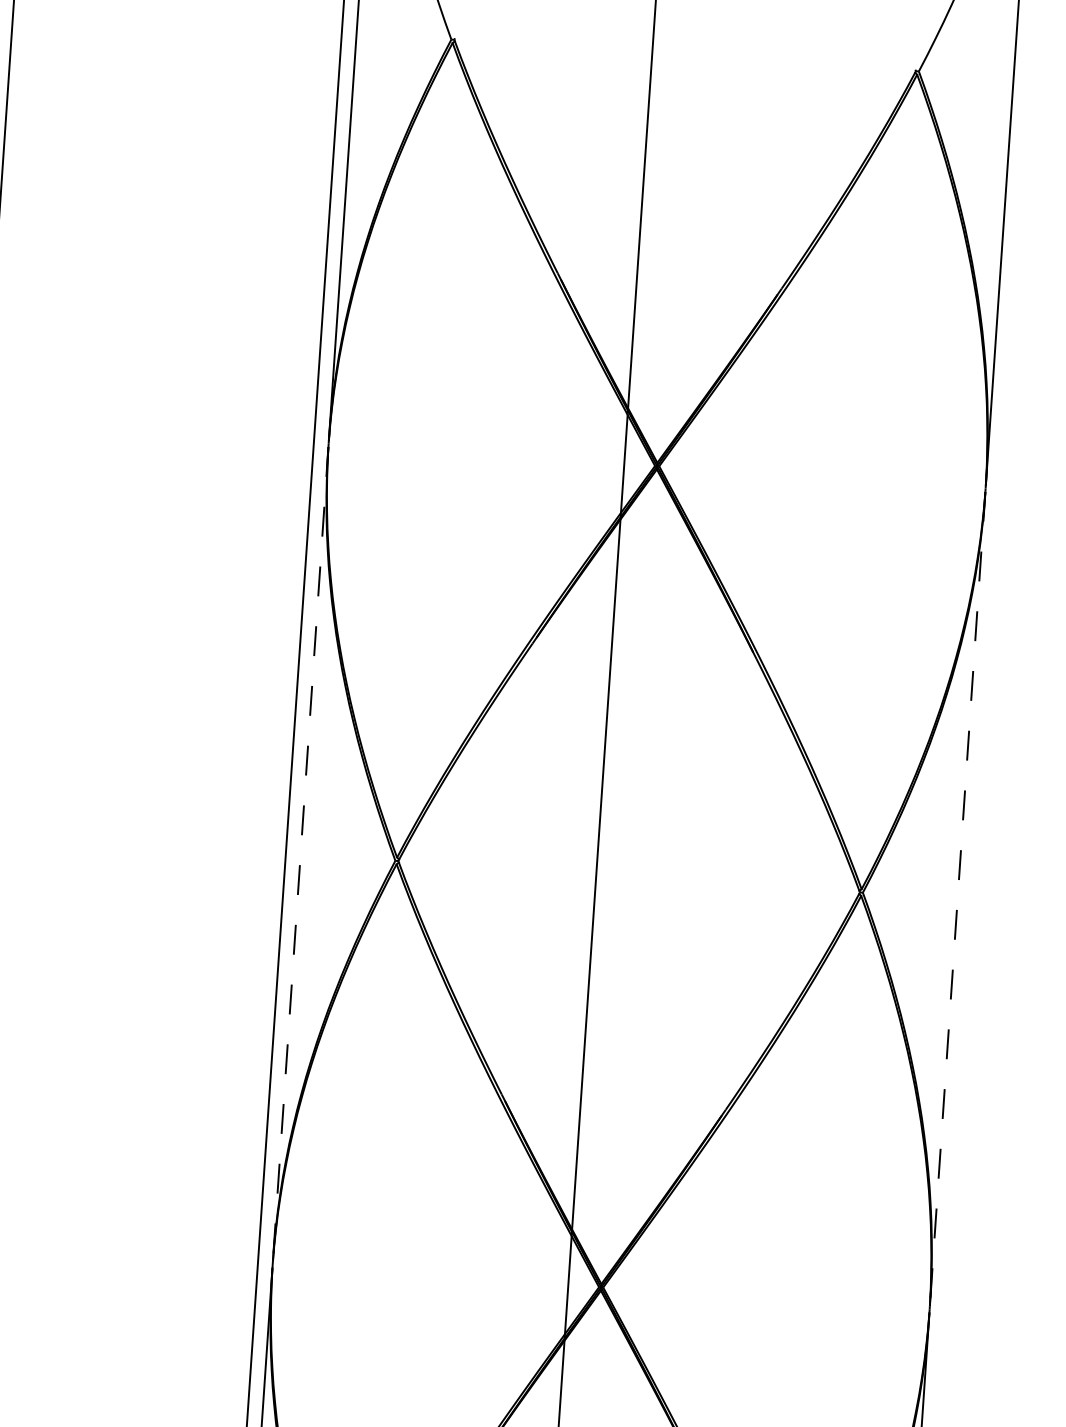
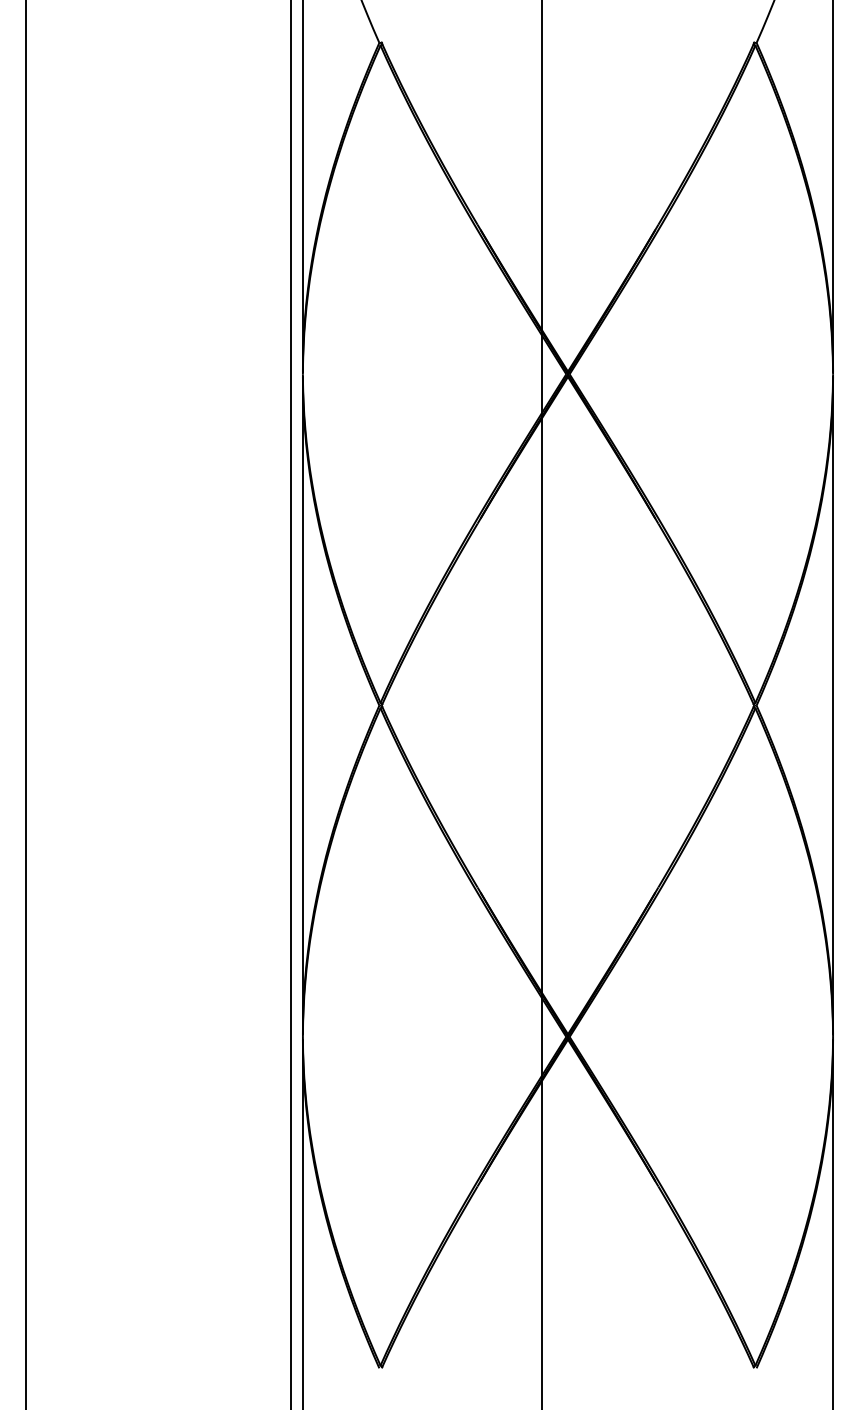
line: (300, 854) -> (302, 705), dashed -> solid
line: (958, 899) -> (833, 705), dashed -> solid

